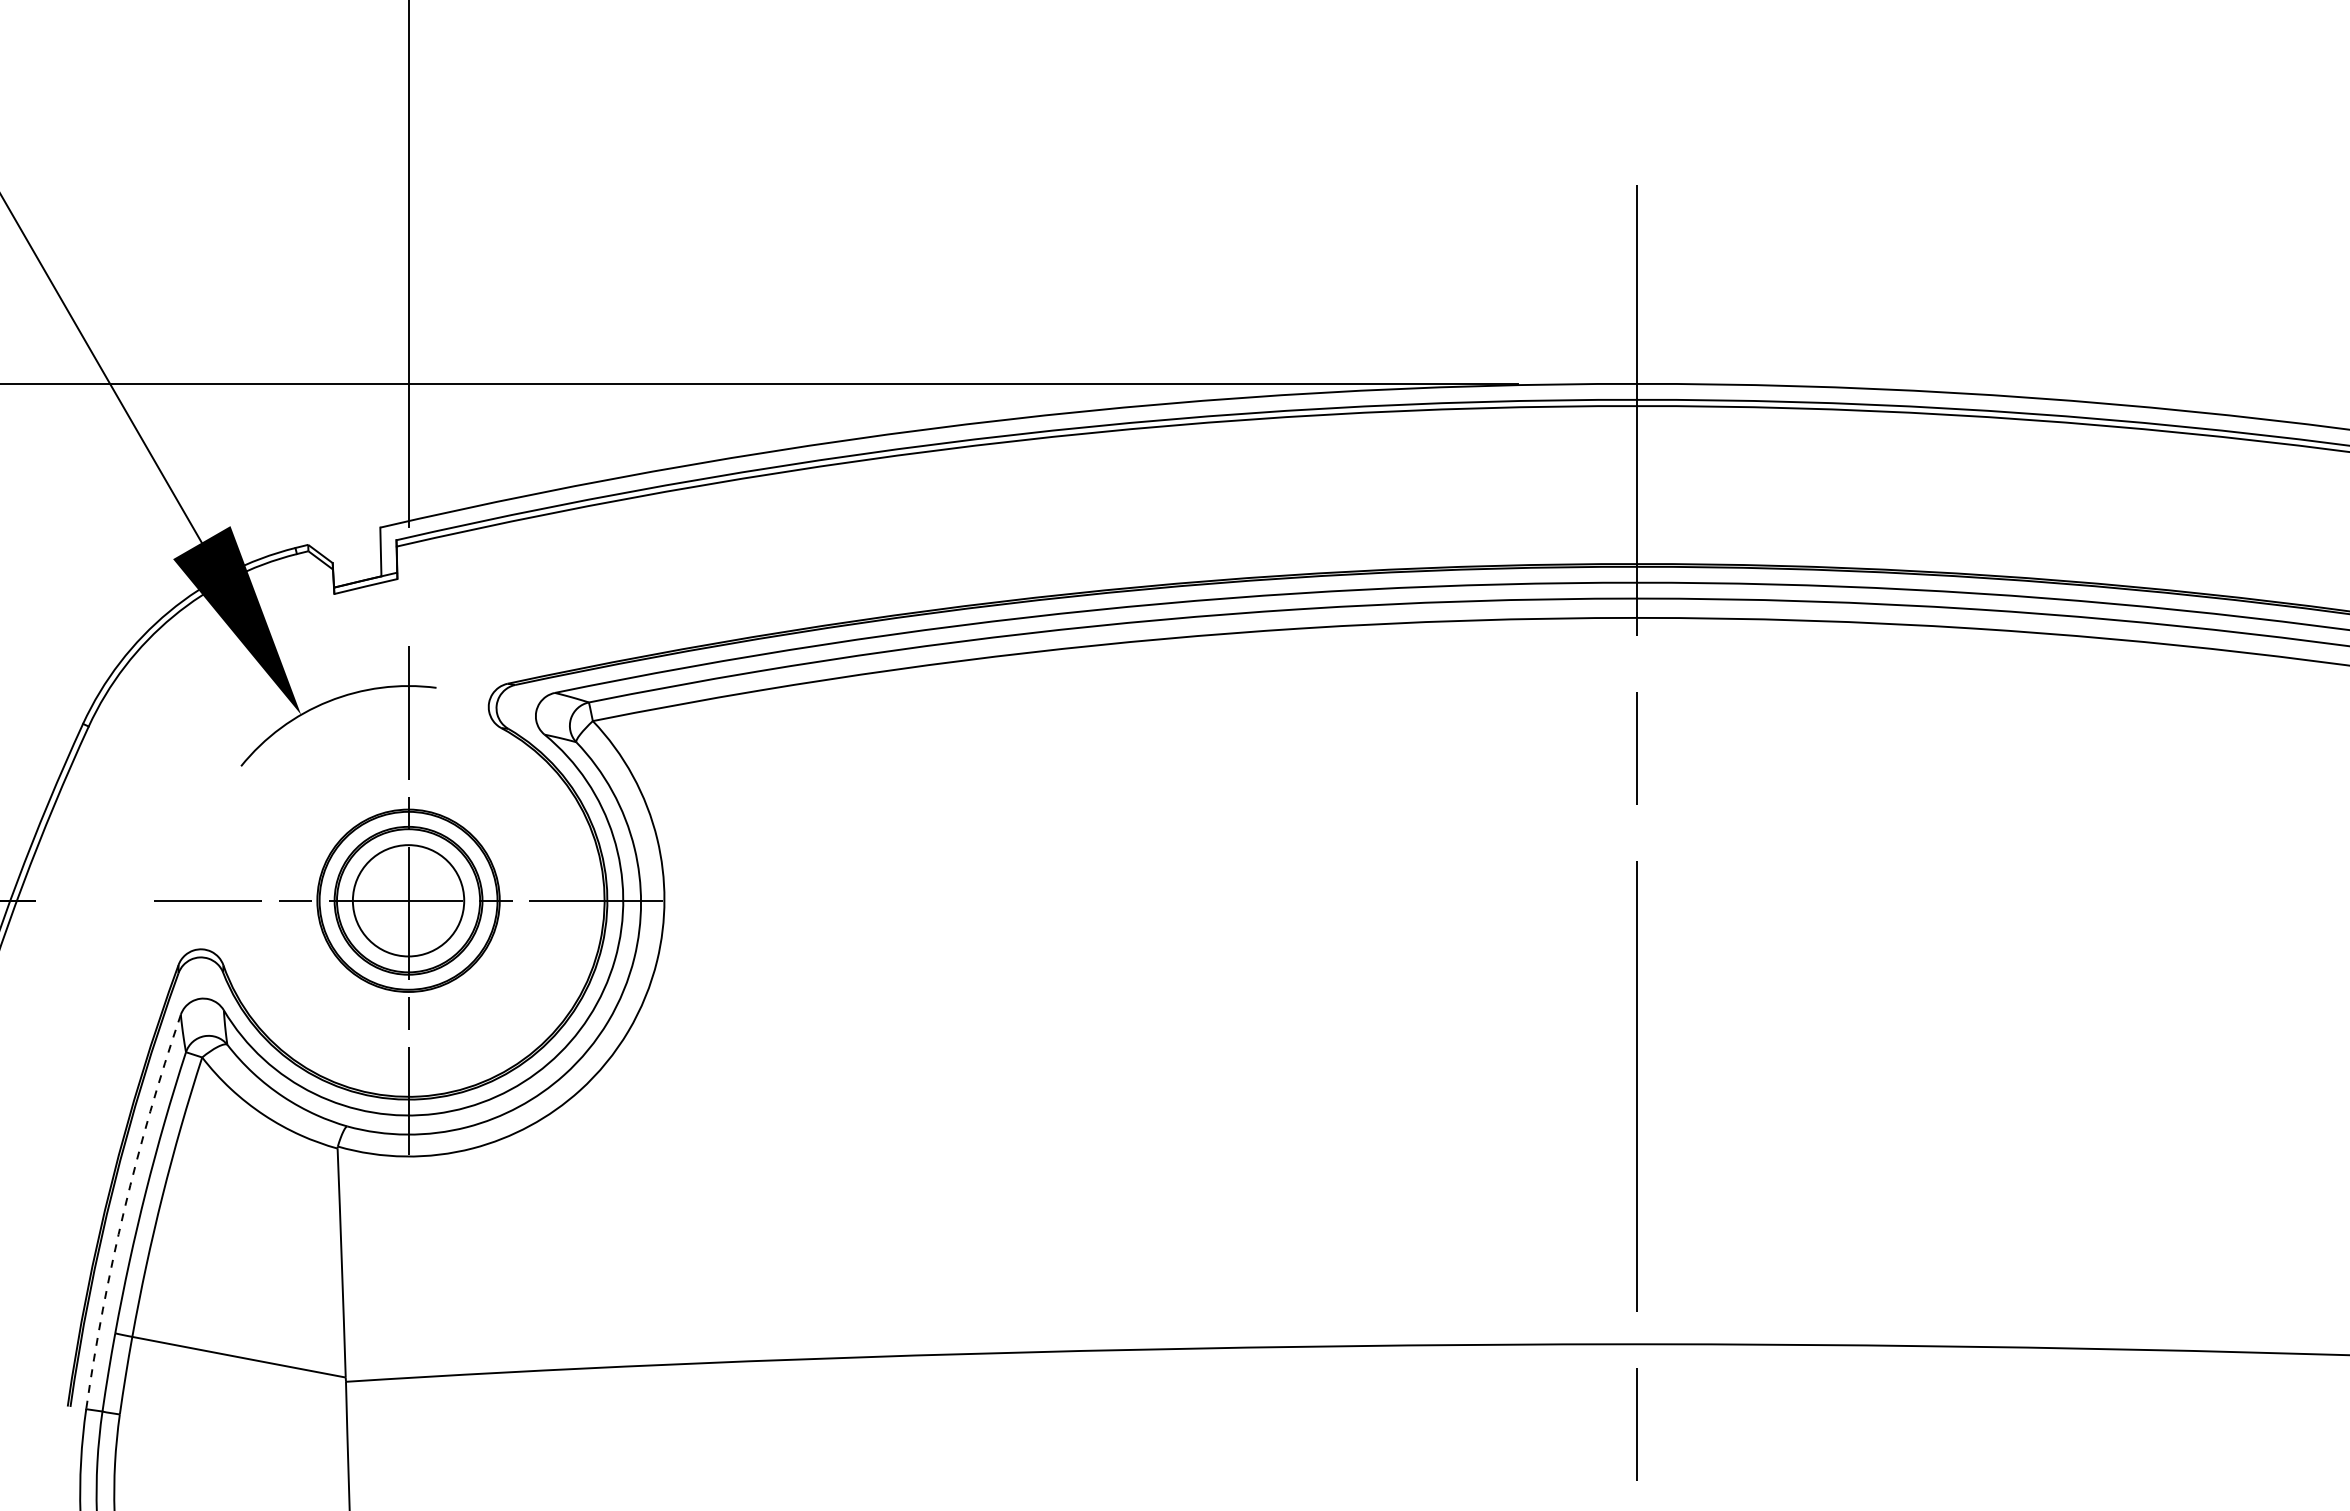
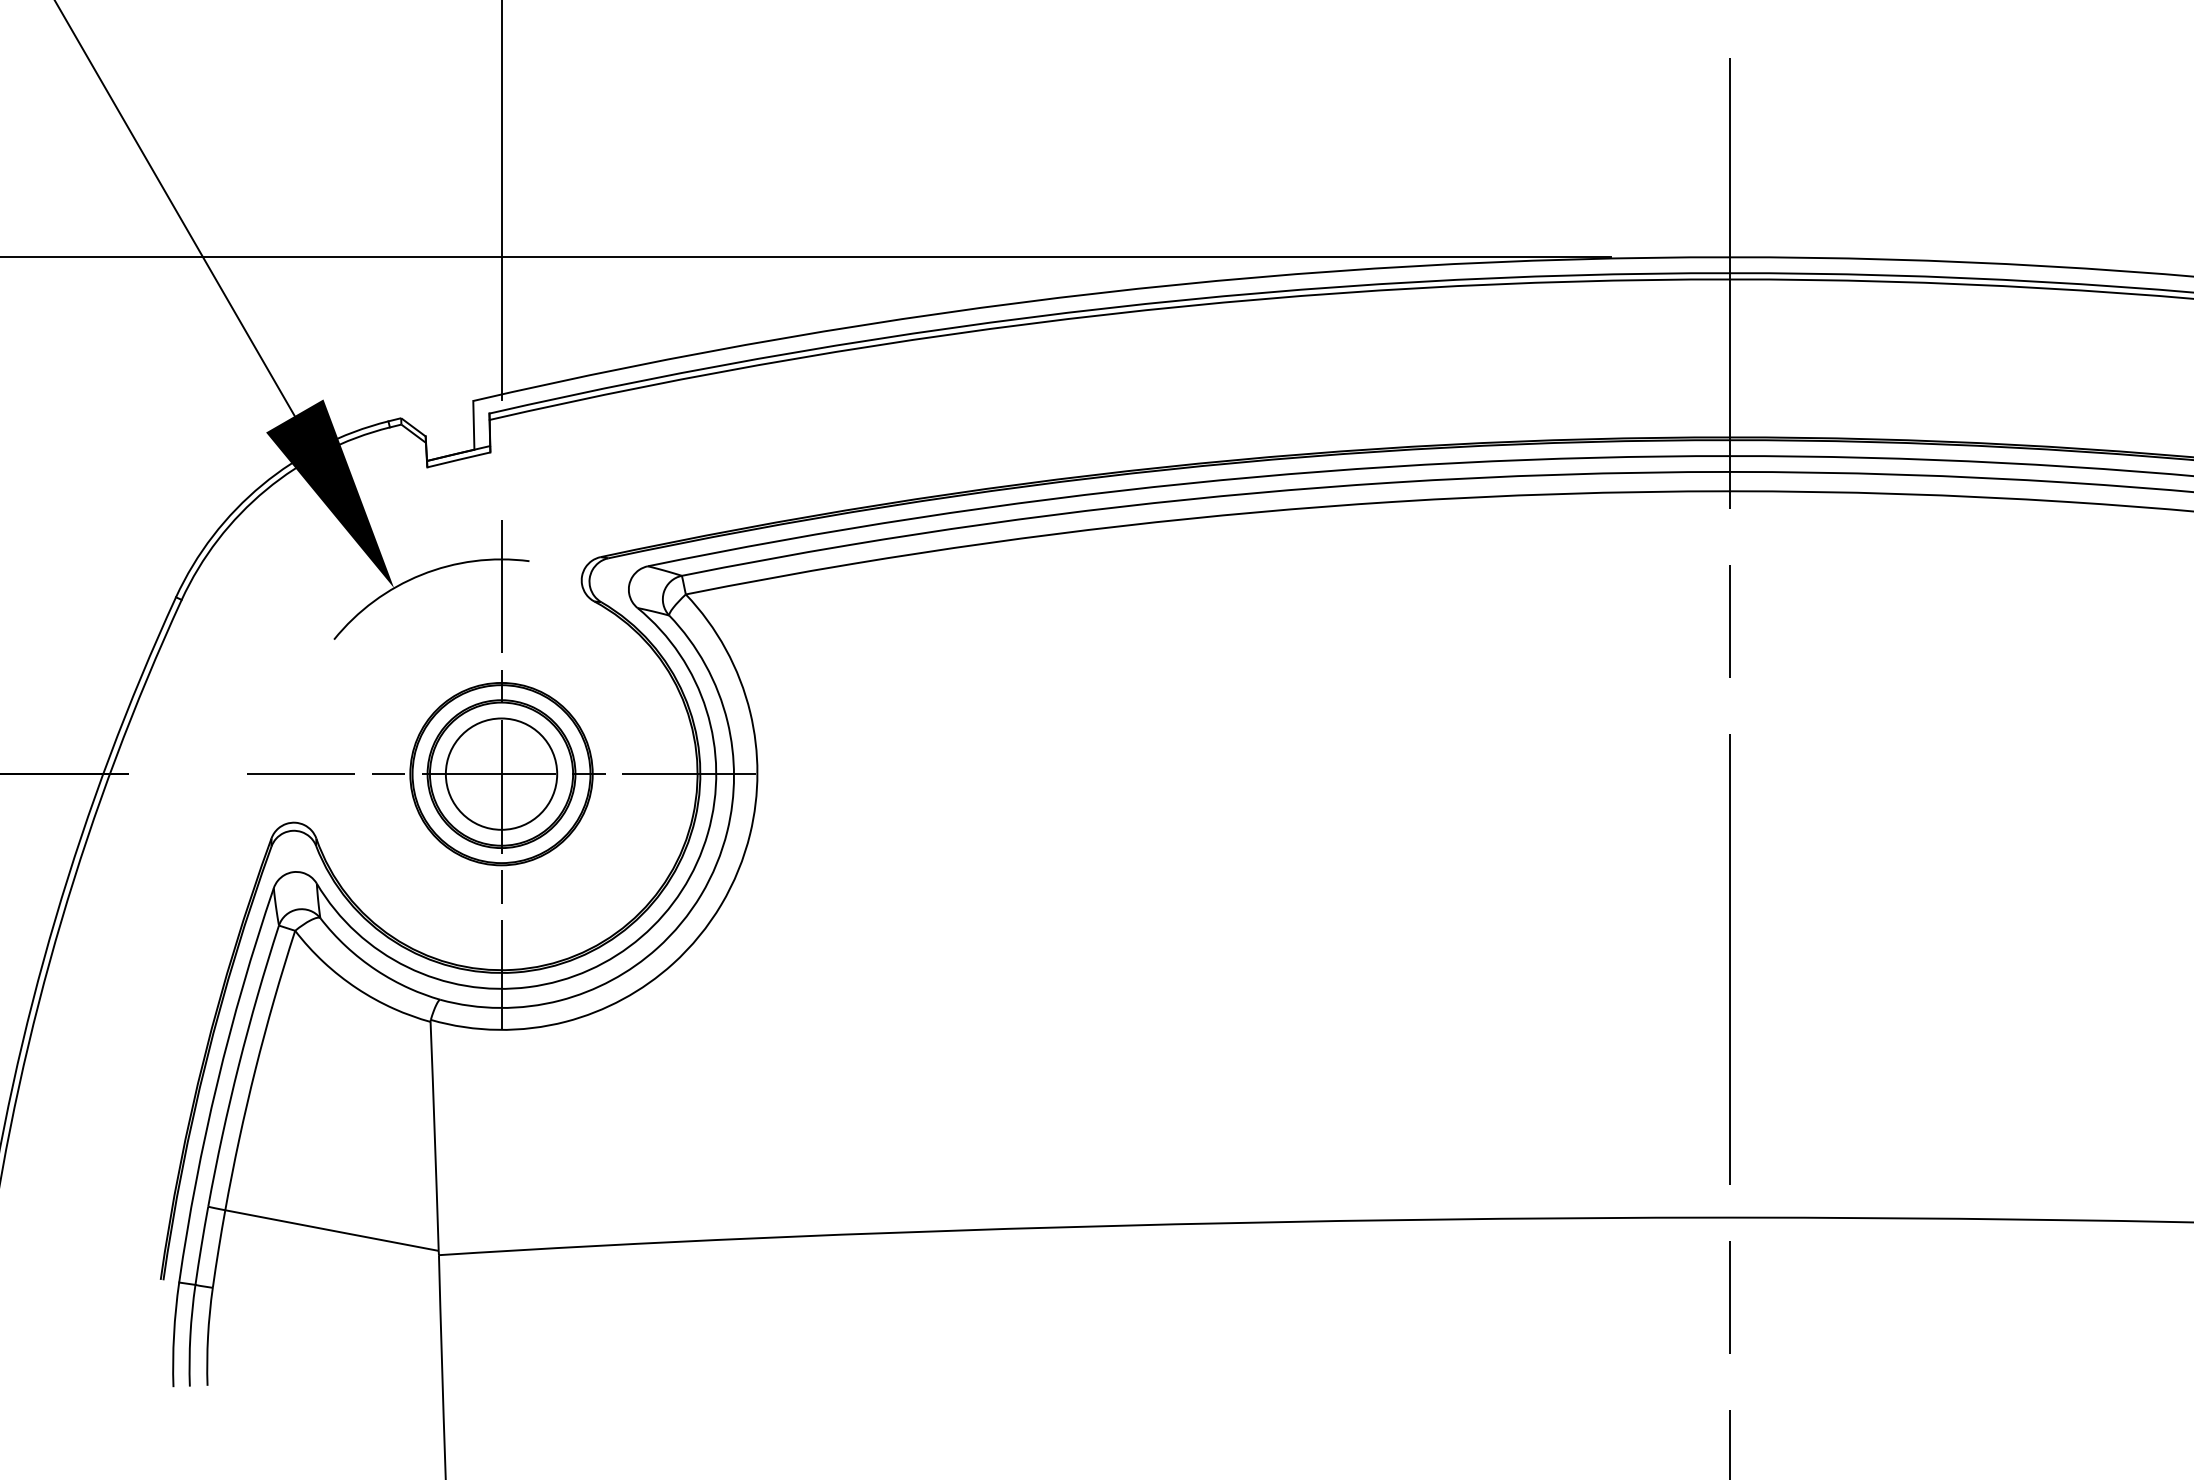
arc: (124, 1209) -> (217, 1082), dashed -> solid

